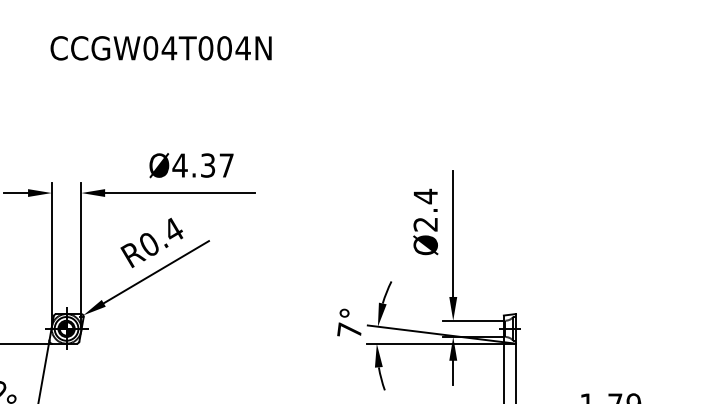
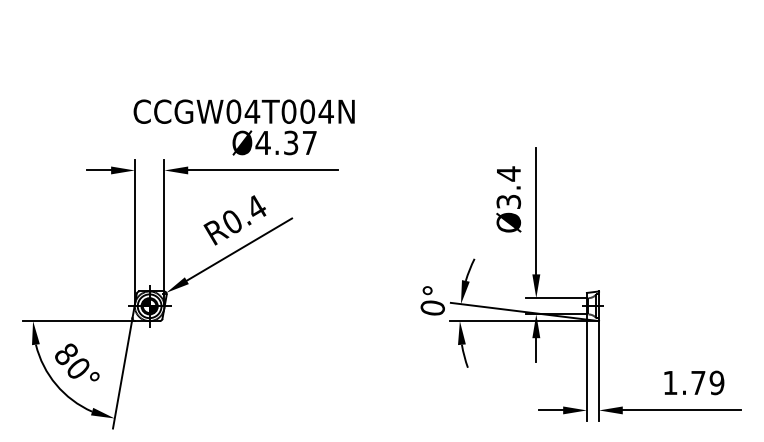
text: (160, 48) -> (243, 111), moved
text: (425, 224) -> (508, 201), Ø2.4 -> Ø3.4
text: (349, 330) -> (432, 307), 7° -> 0°

